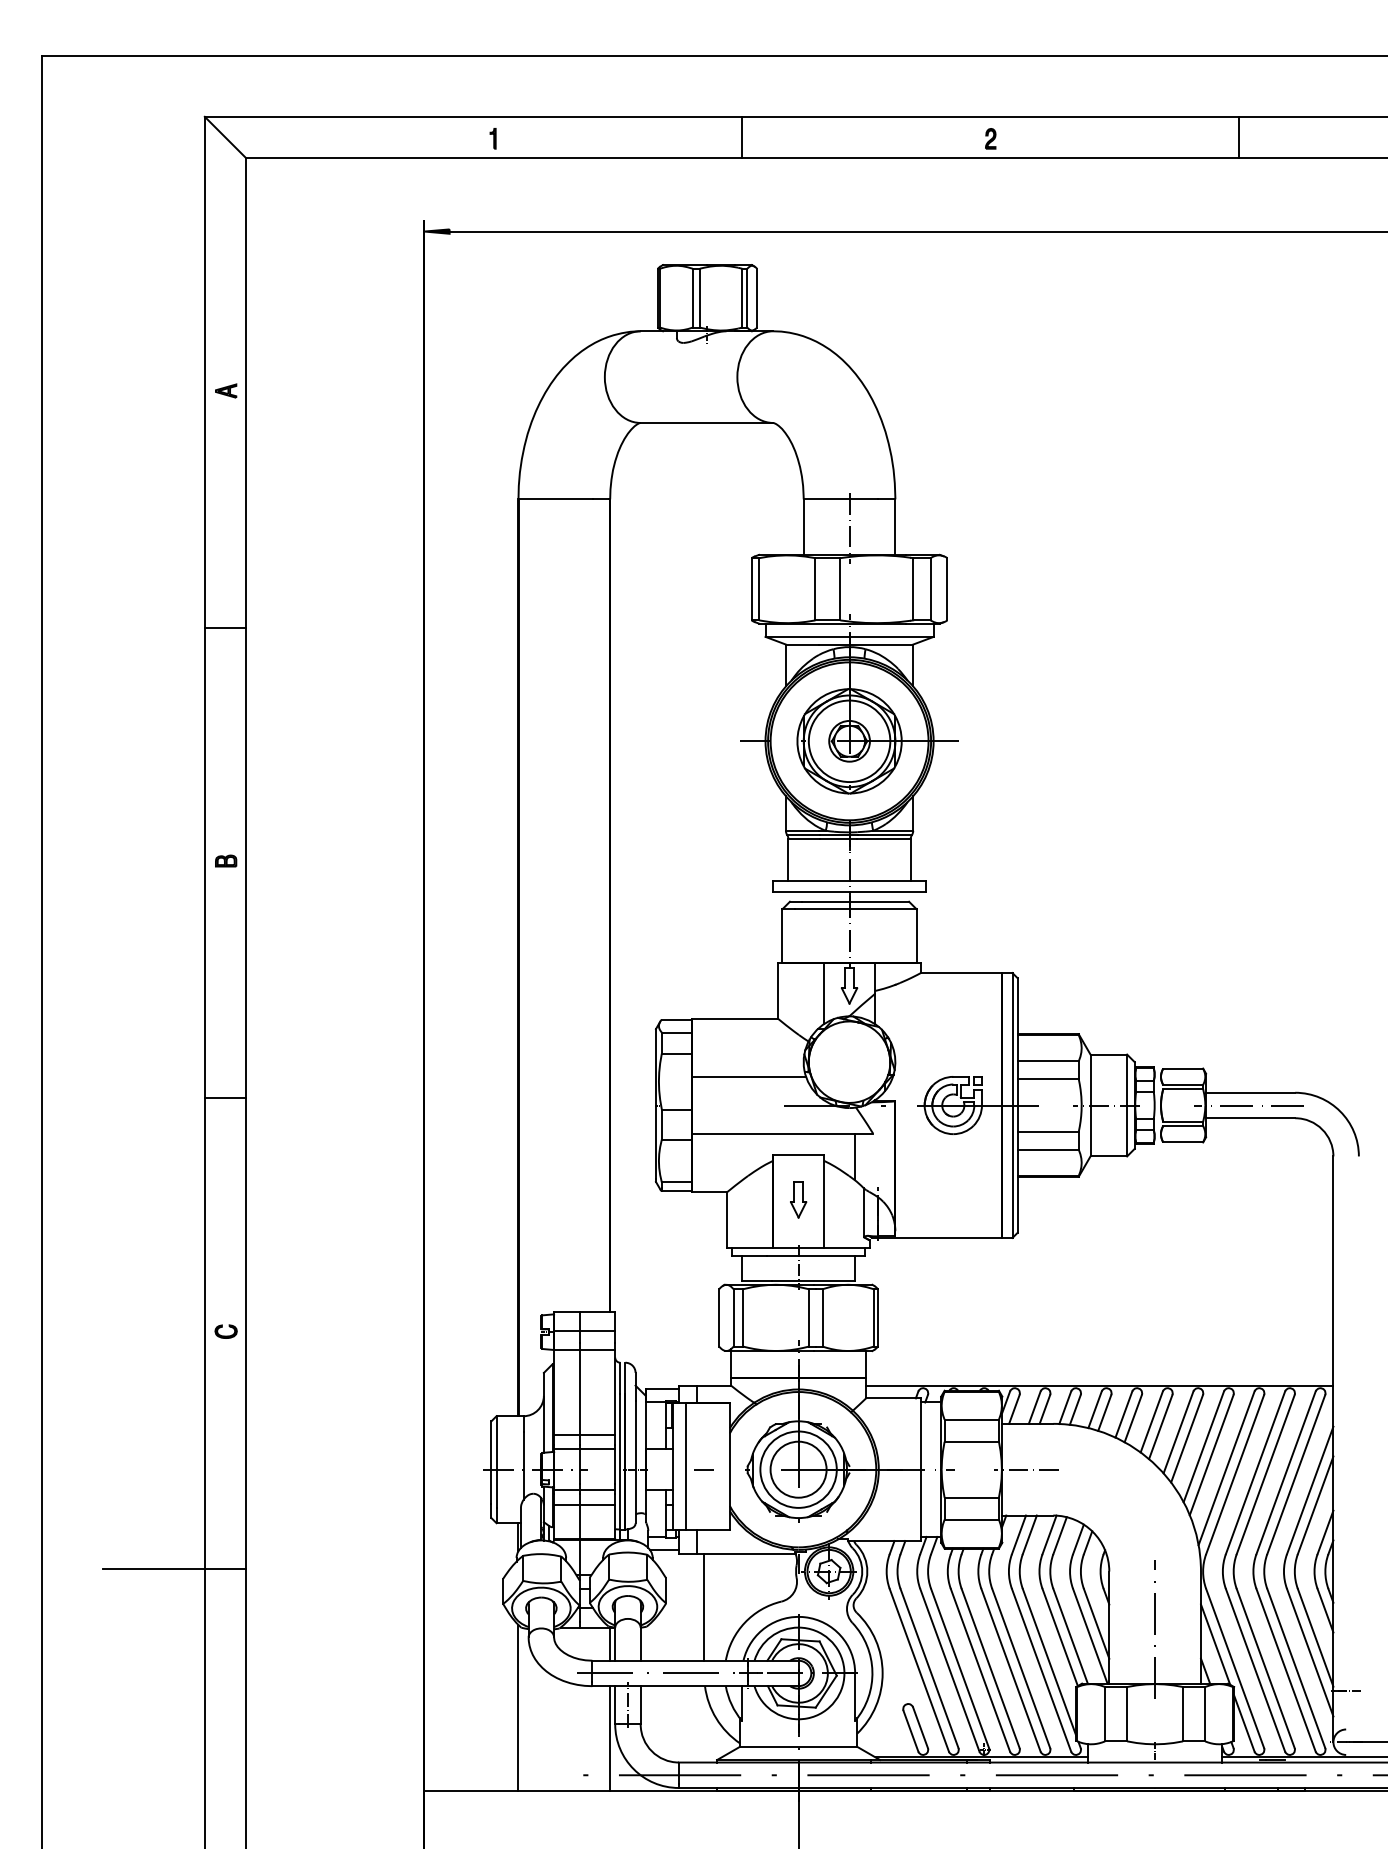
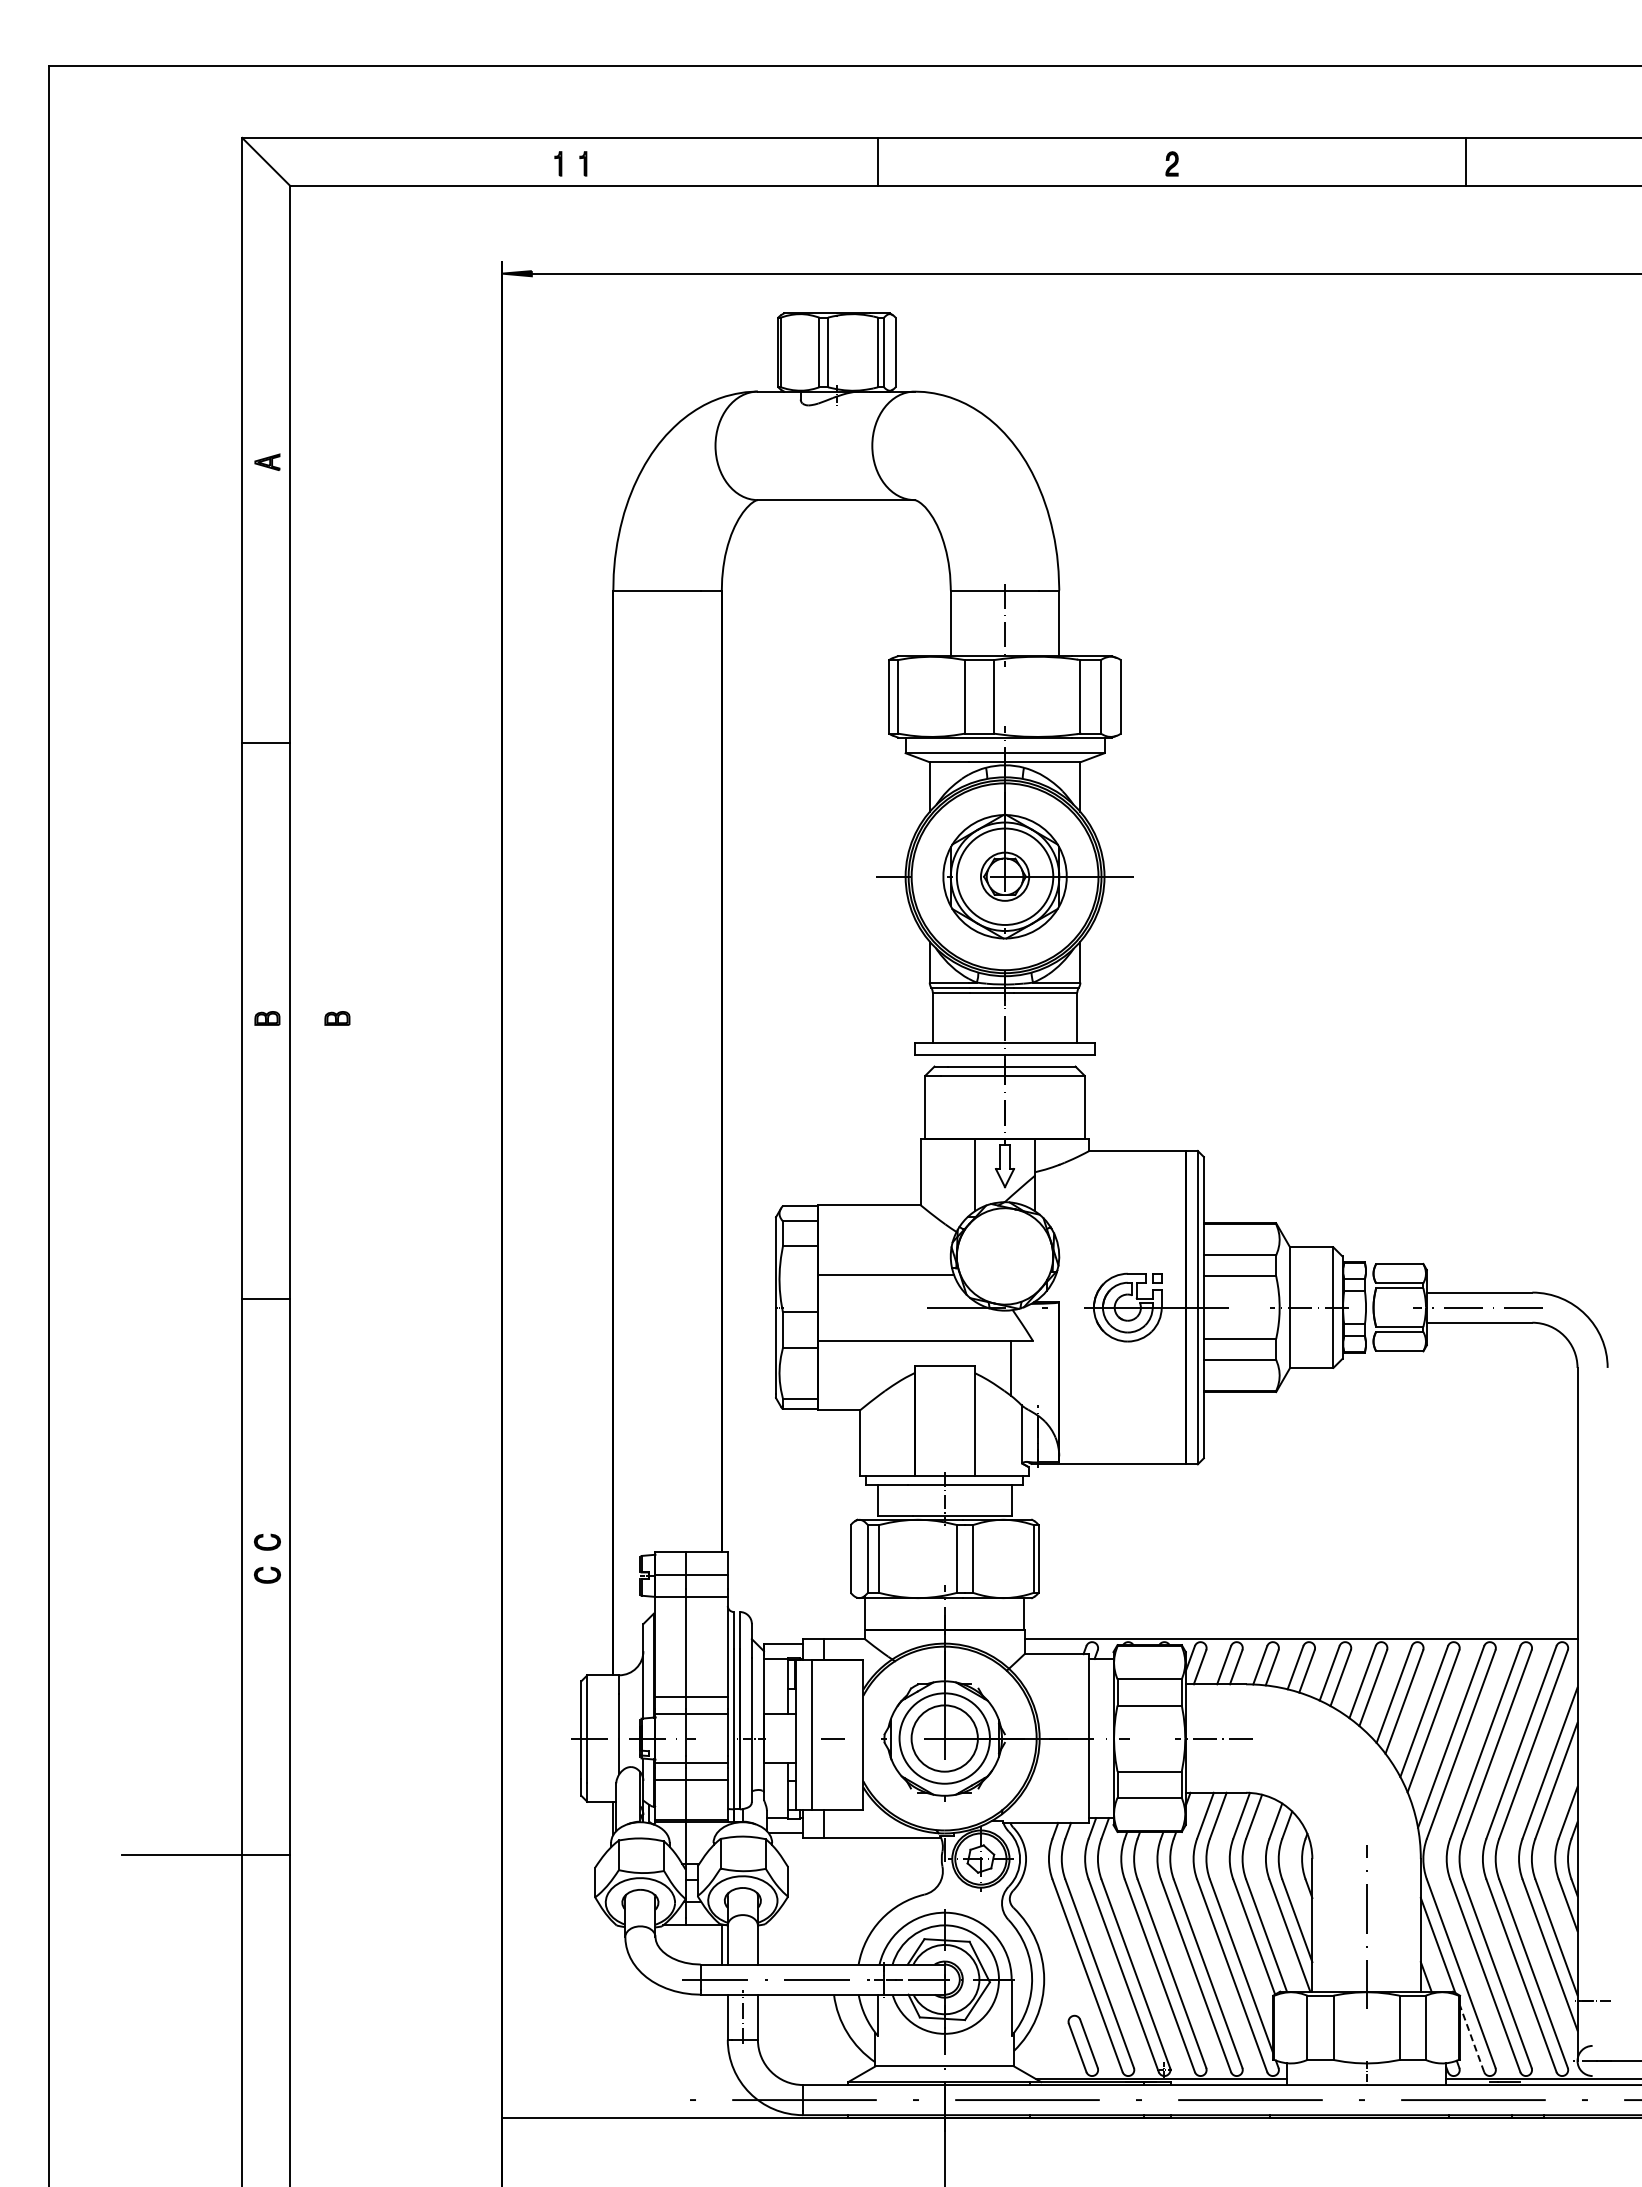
part: (472, 138) -> (558, 163), added
part: (285, 861) -> (337, 1018), added
part: (798, 1200) -> (944, 1419), removed
part: (226, 1303) -> (267, 1541), added
line: (704, 1607) -> (833, 1901), removed
line: (518, 1708) -> (613, 2020), removed
line: (1243, 1723) -> (1471, 2038), solid -> dashed
line: (609, 1738) -> (721, 2056), removed

